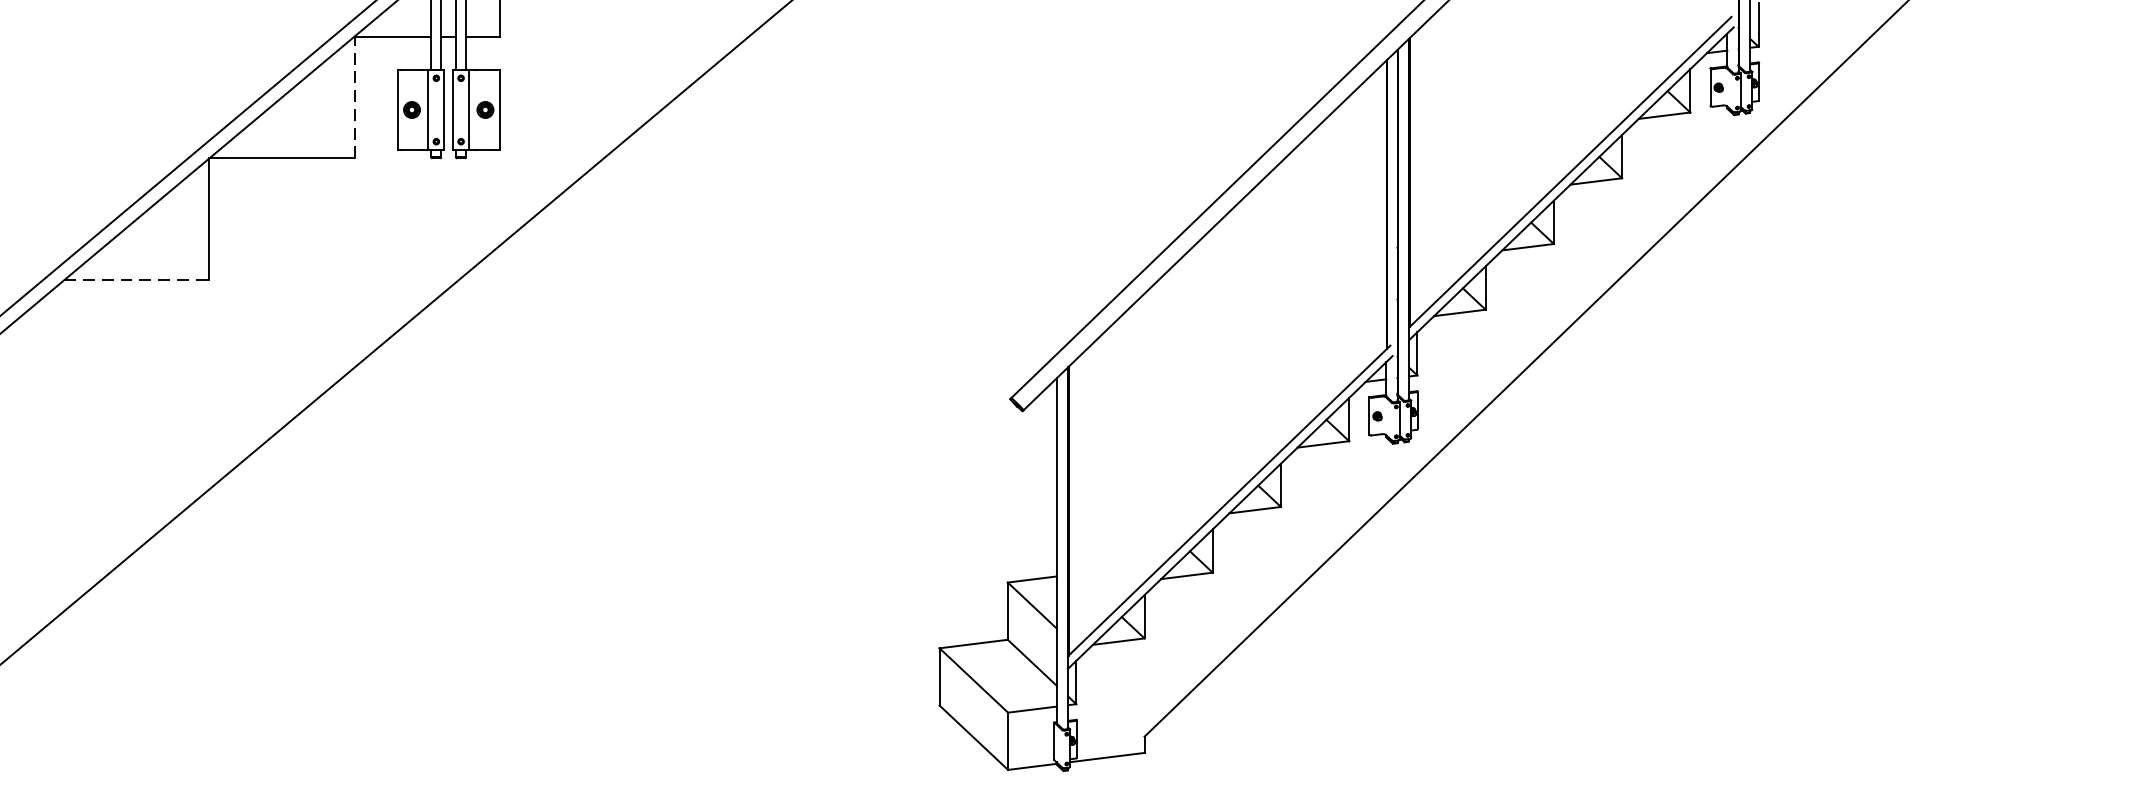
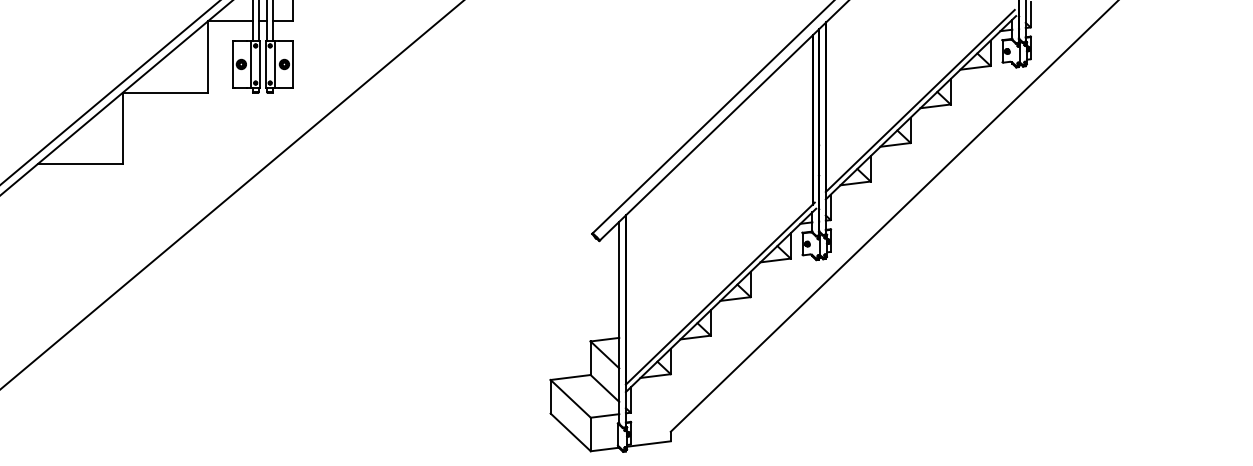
line: (354, 98) -> (207, 57), dashed -> solid
line: (137, 280) -> (80, 164), dashed -> solid

